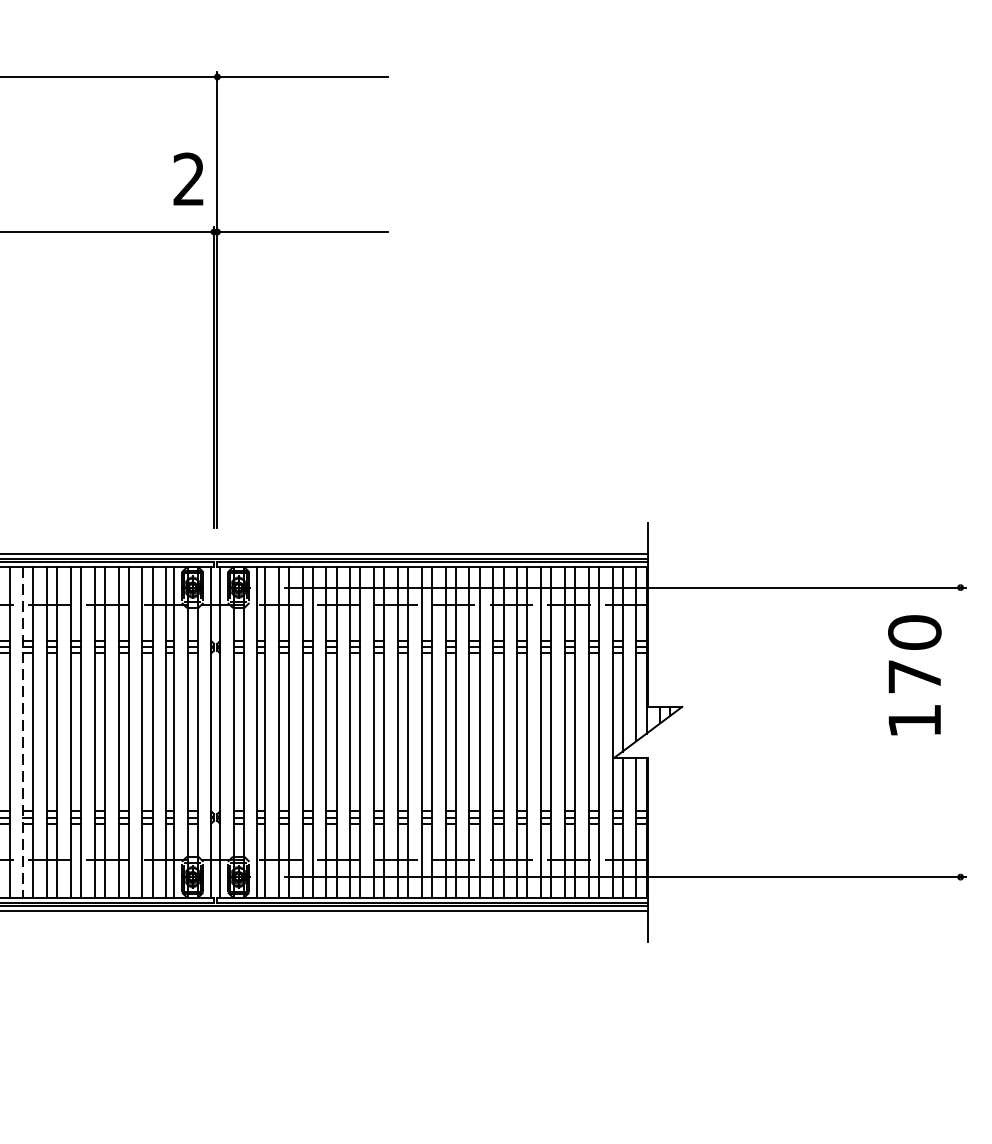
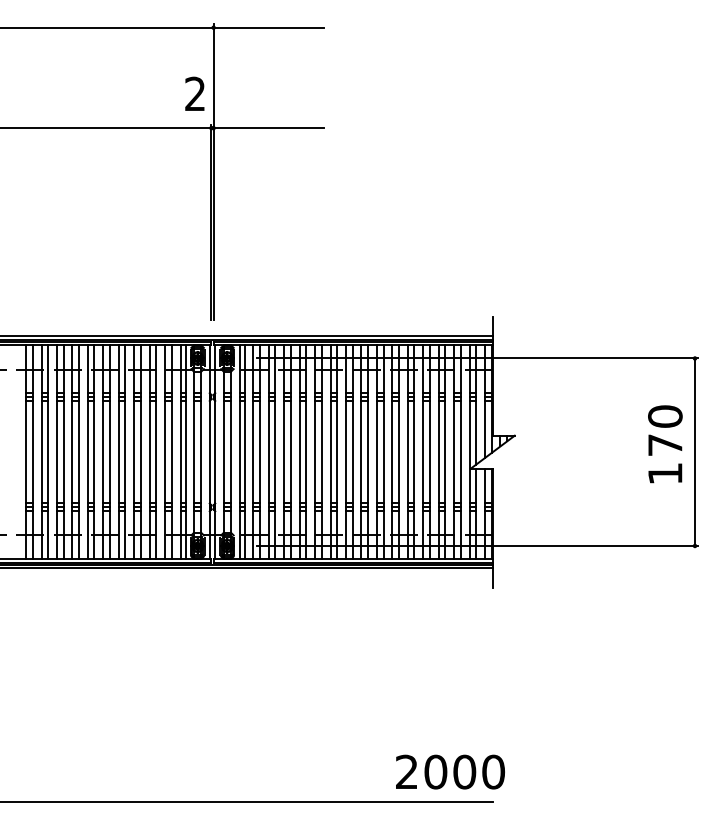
text: (915, 675) -> (665, 444), moved
line: (22, 732) -> (87, 452), dashed -> solid
line: (959, 732) -> (694, 452), added

